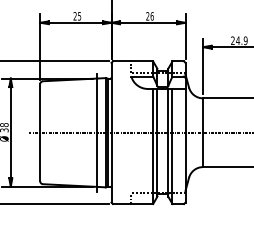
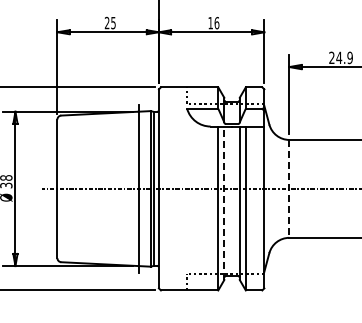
text: (147, 15) -> (210, 22), 26 -> 16
line: (203, 132) -> (289, 188), solid -> dashed
line: (157, 142) -> (224, 203), solid -> dashed

